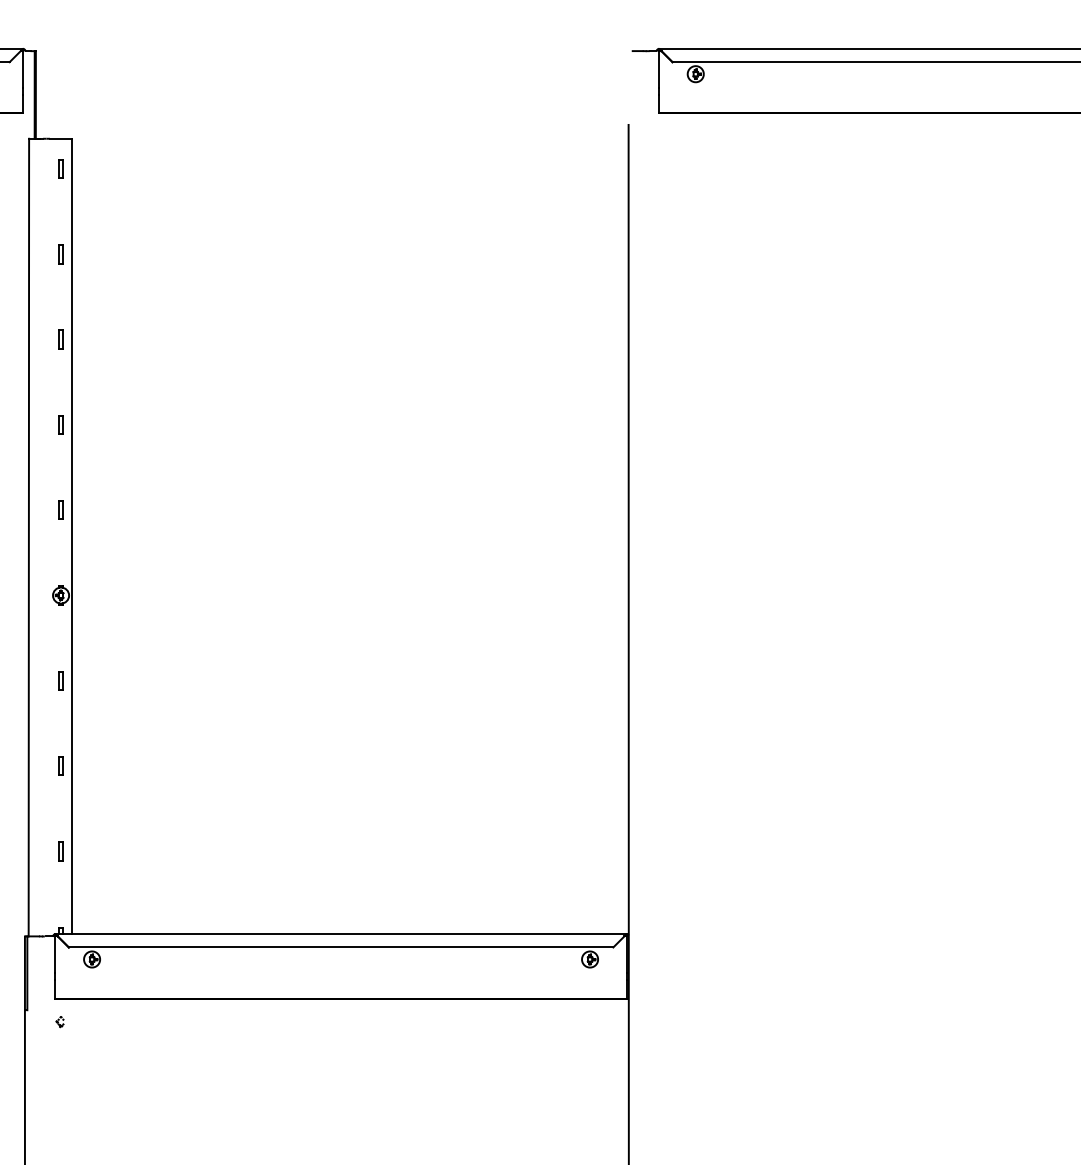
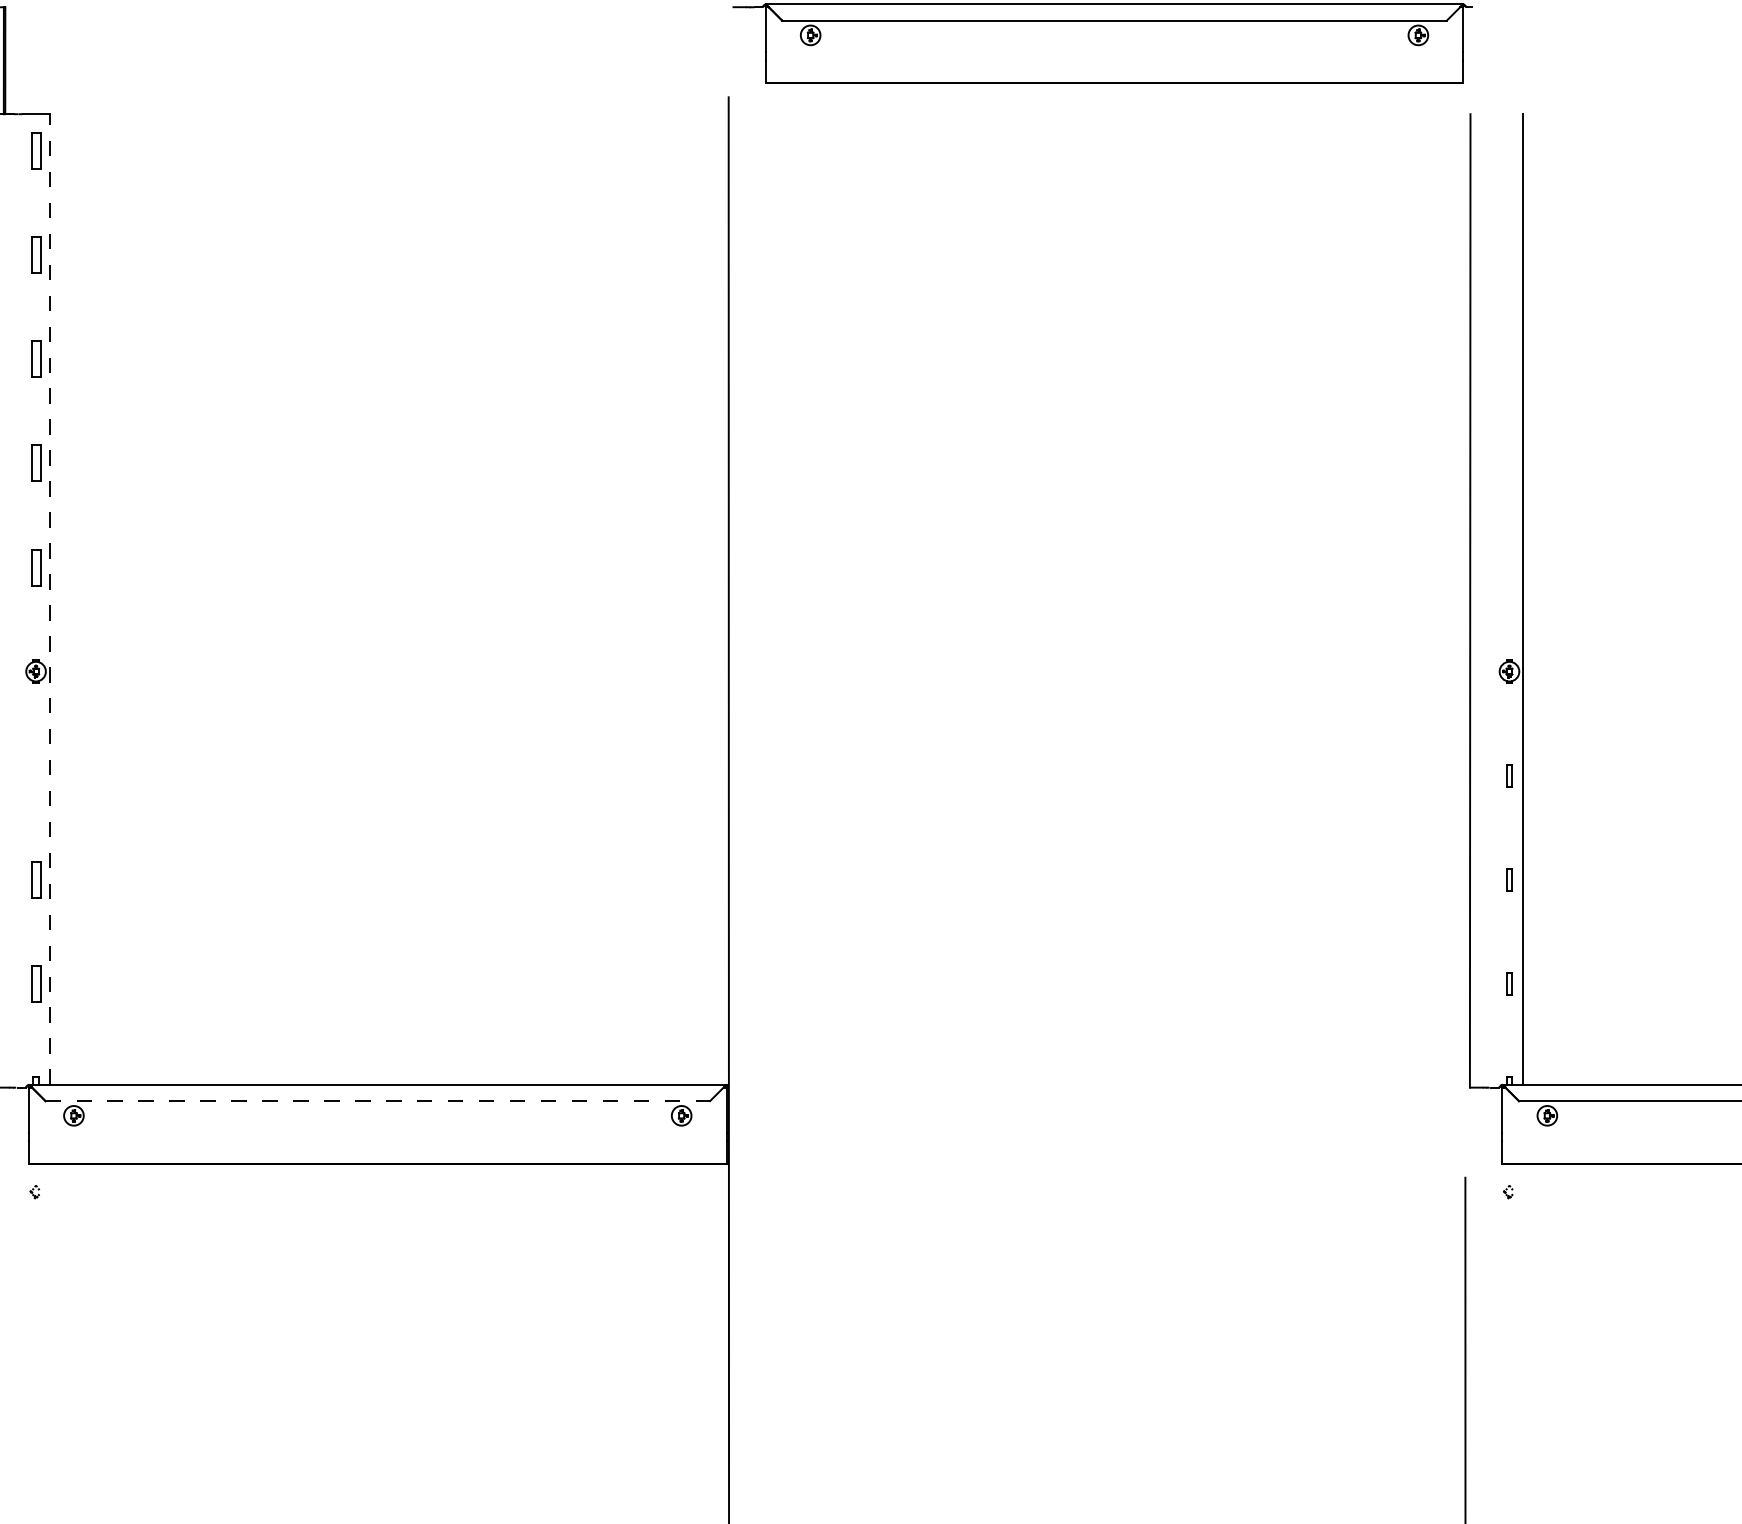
part: (60, 168) -> (35, 150), size x1.6
part: (60, 254) -> (35, 255), size x1.6
part: (60, 339) -> (35, 359), size x1.6
part: (60, 424) -> (35, 463), size x1.6
part: (60, 510) -> (35, 567), size x1.6
line: (72, 536) -> (49, 599), solid -> dashed
part: (60, 680) -> (35, 775), removed
part: (60, 765) -> (35, 879), size x1.6
part: (60, 851) -> (35, 983), size x1.6
line: (341, 947) -> (378, 1101), solid -> dashed

